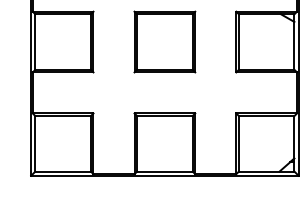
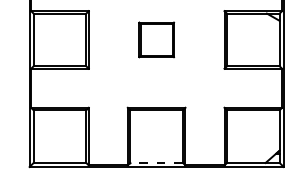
part: (164, 41) -> (156, 39), size x0.6
line: (164, 171) -> (156, 162), solid -> dashed

